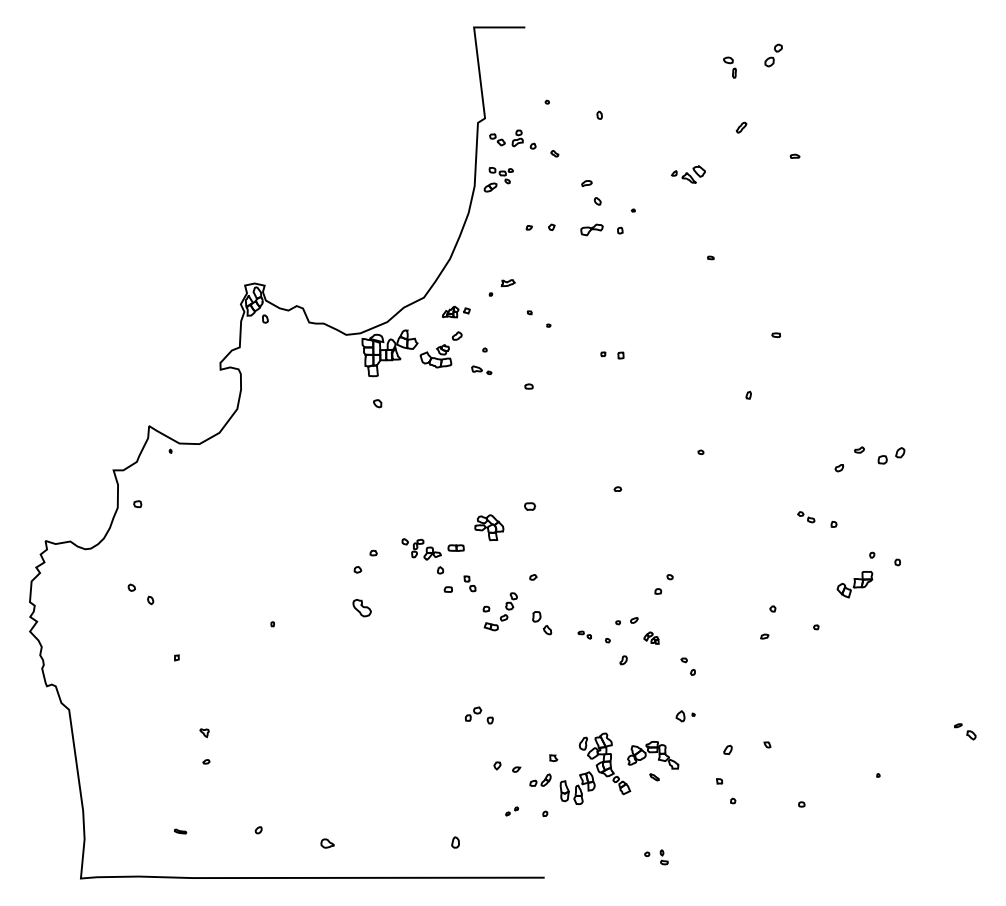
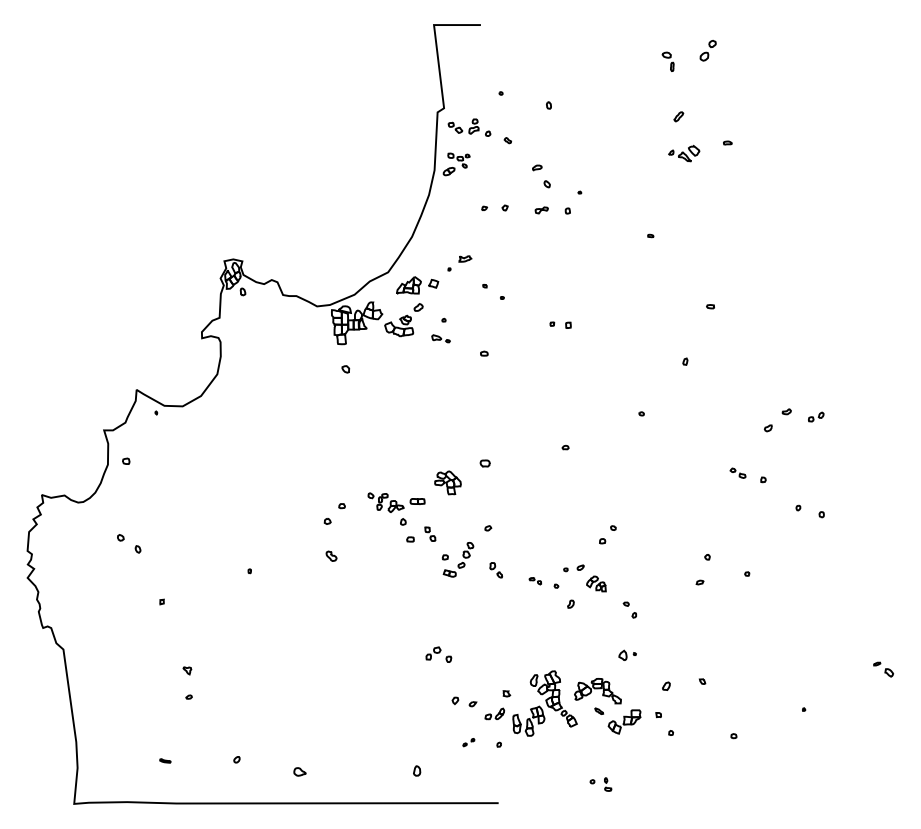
part: (688, 174) -> (684, 153), moved
part: (591, 230) -> (541, 210), size x0.62
part: (456, 312) -> (417, 285), size x1.67
part: (892, 455) -> (816, 416), size x0.62
part: (854, 584) -> (624, 721), moved
part: (362, 607) -> (331, 555), size x0.62
part: (541, 623) -> (495, 570), size x0.71
part: (651, 637) -> (596, 583), size x1.43

